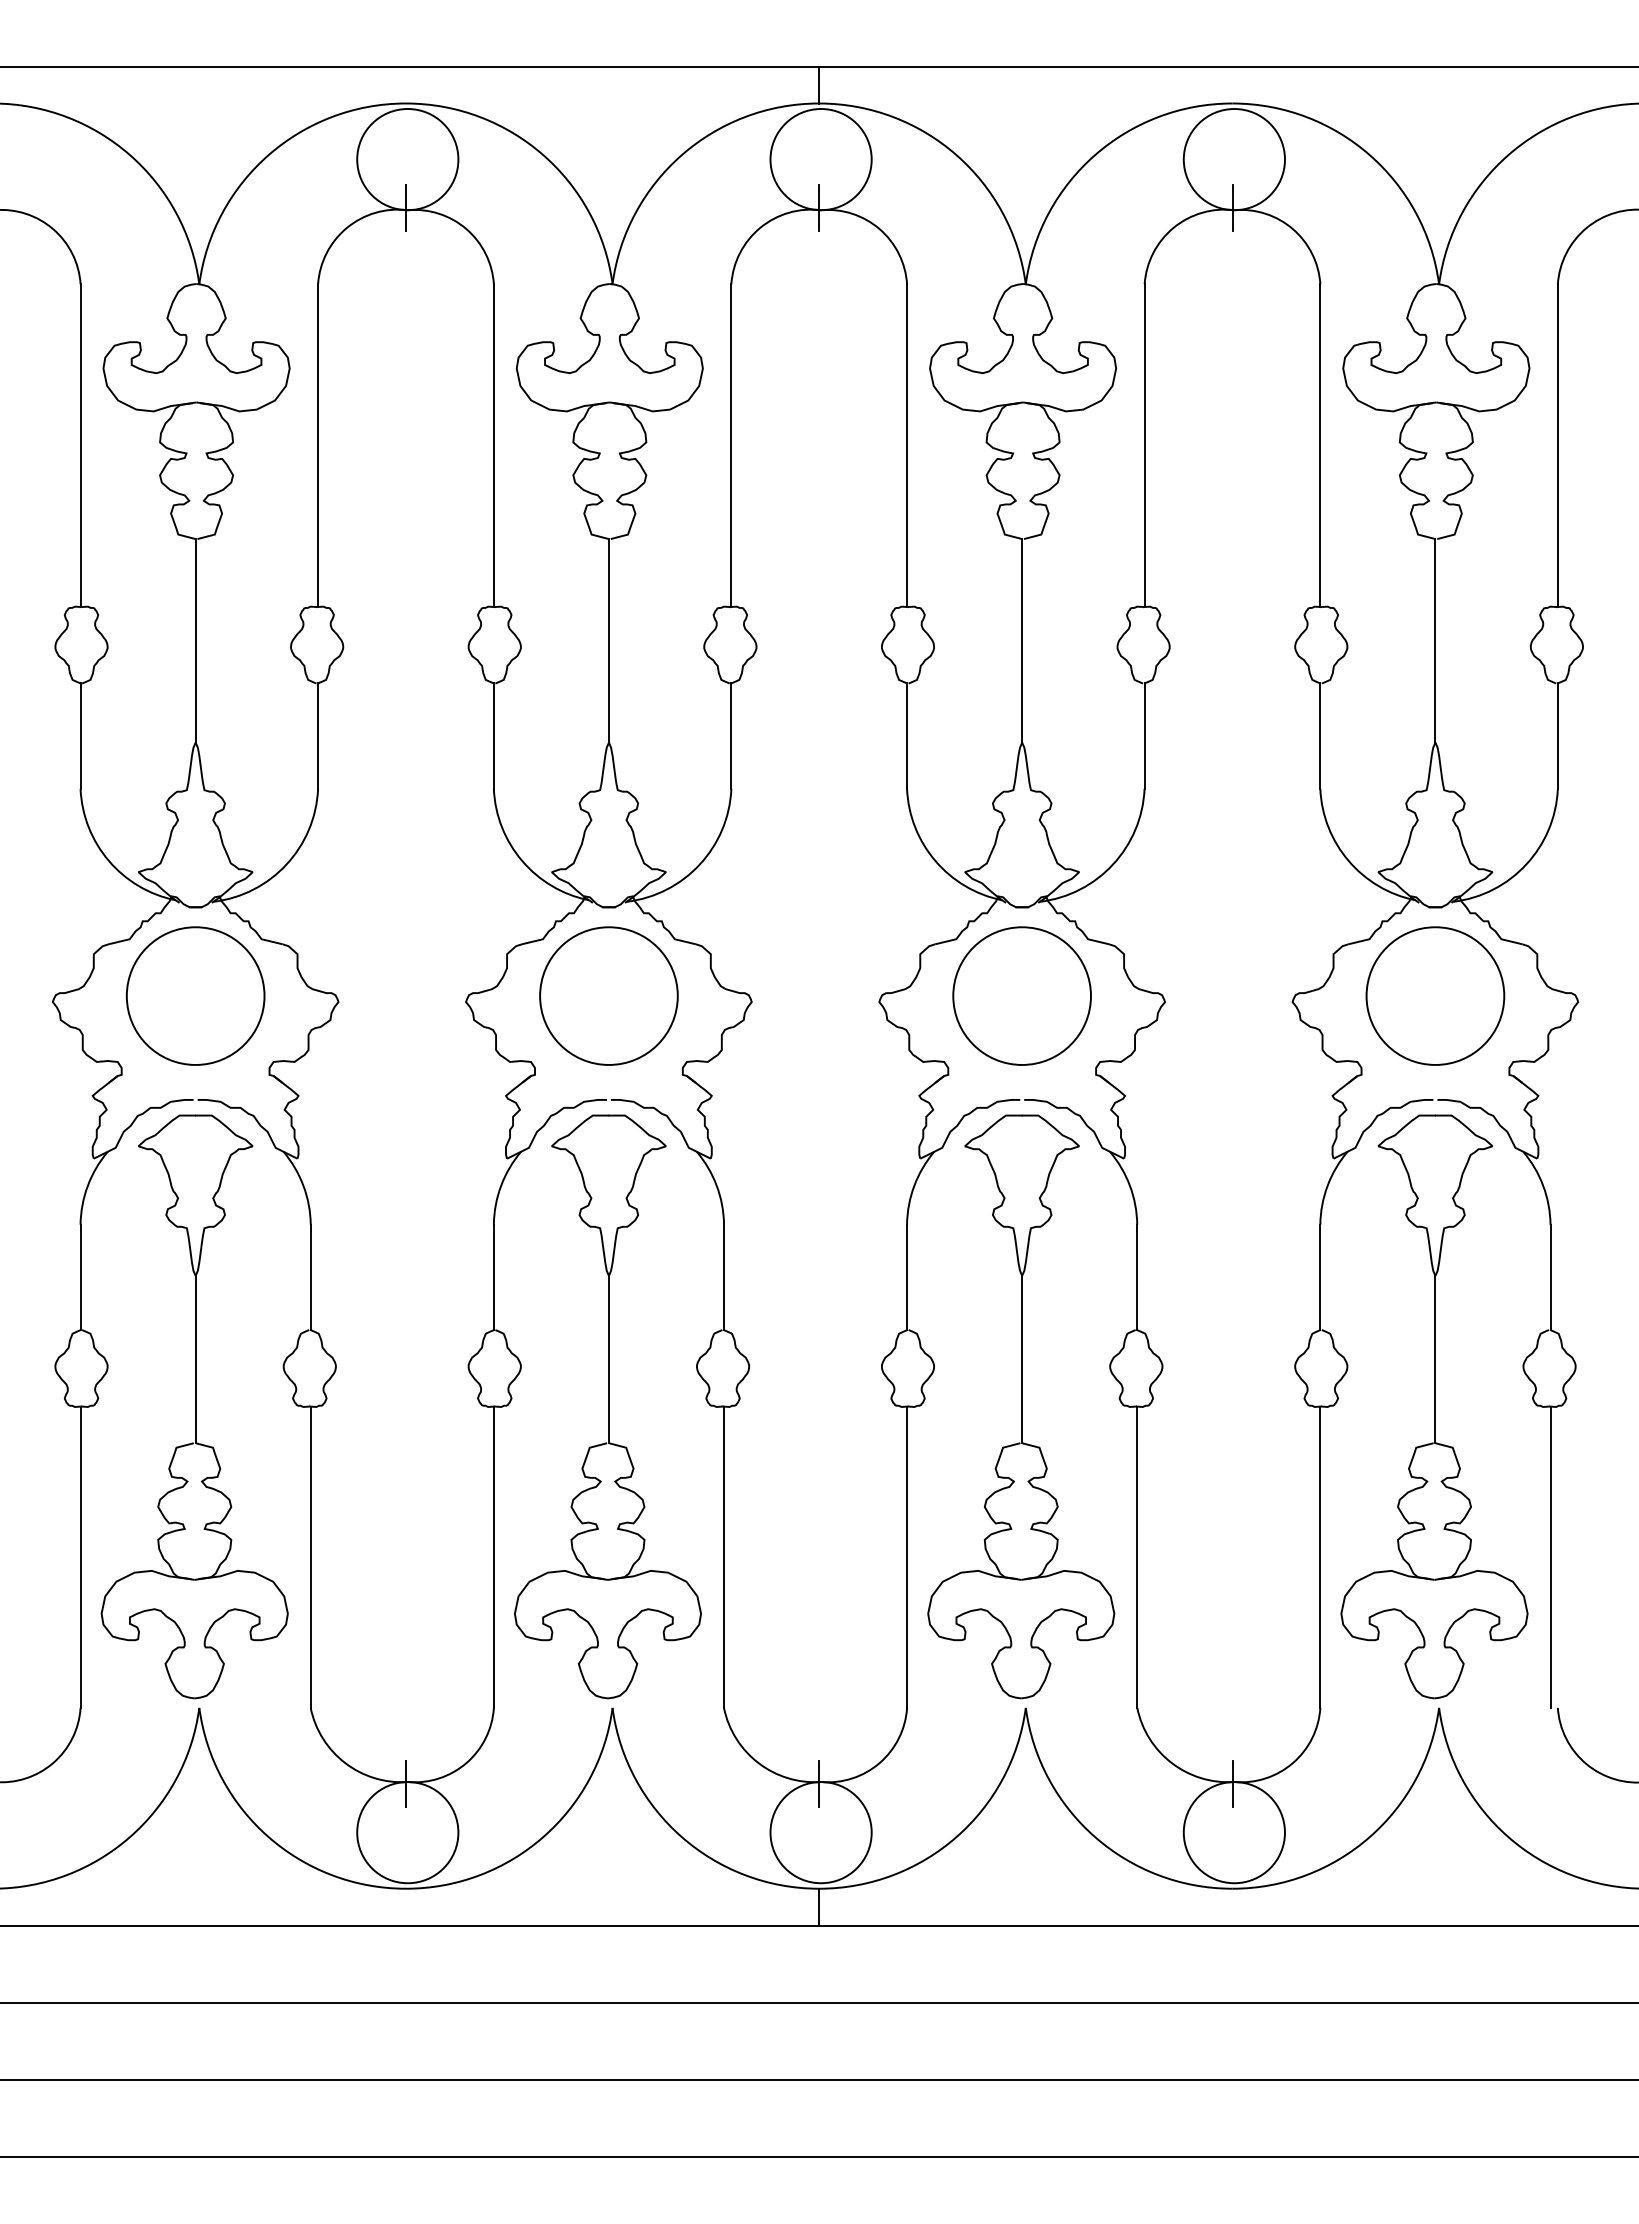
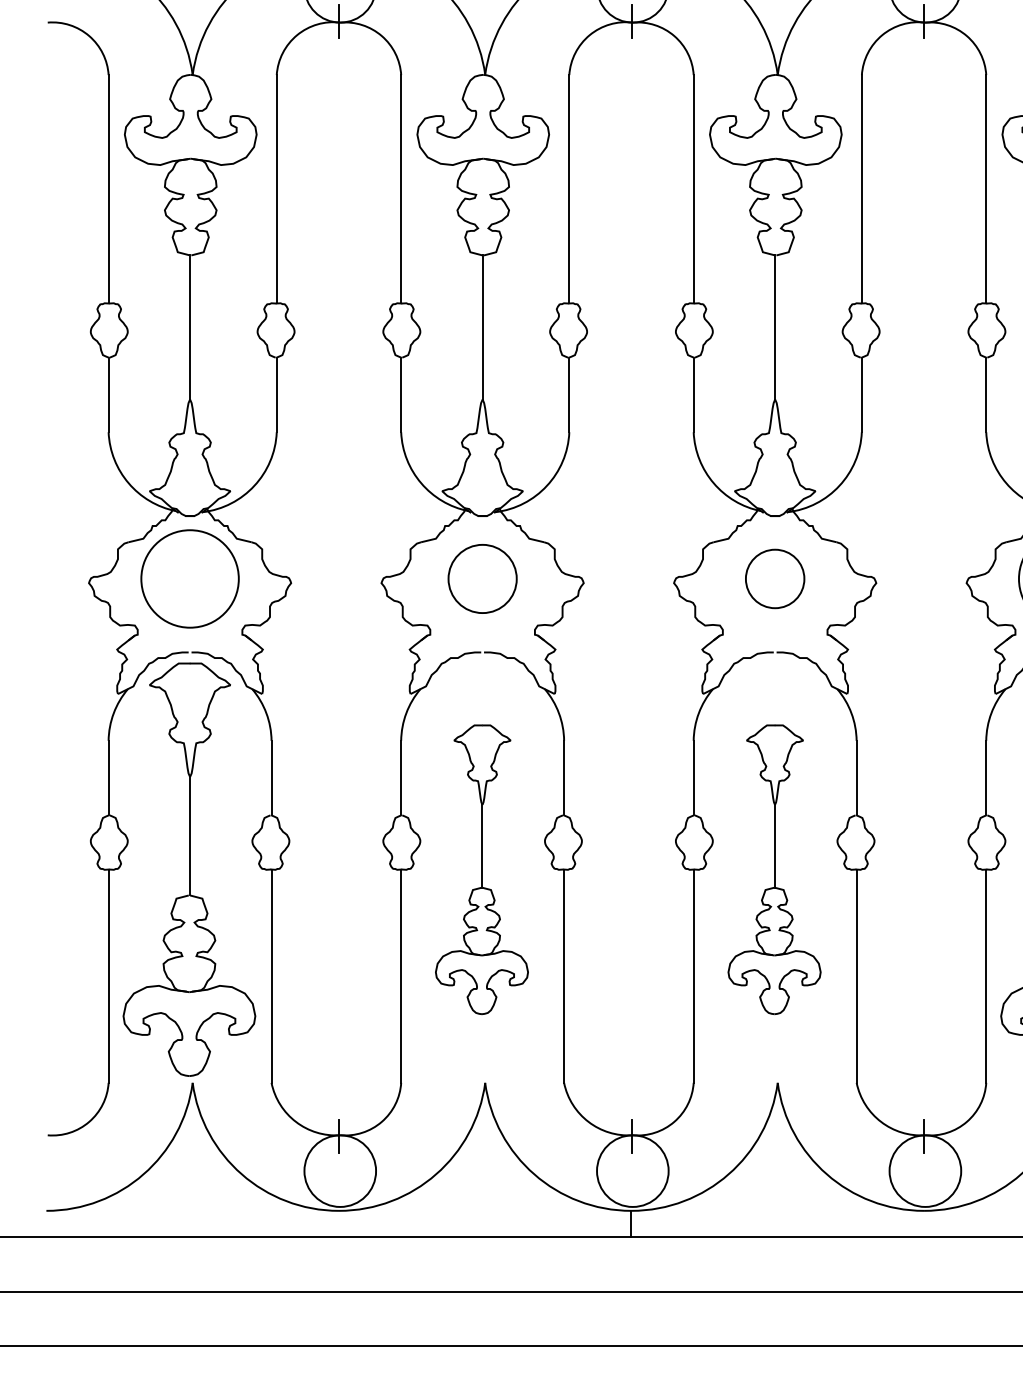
circle: (608, 995) -> (482, 578), size x0.7
circle: (1021, 995) -> (774, 578), size x0.6
part: (607, 1406) -> (481, 869), size x0.7
part: (1021, 1406) -> (774, 869), size x0.7

